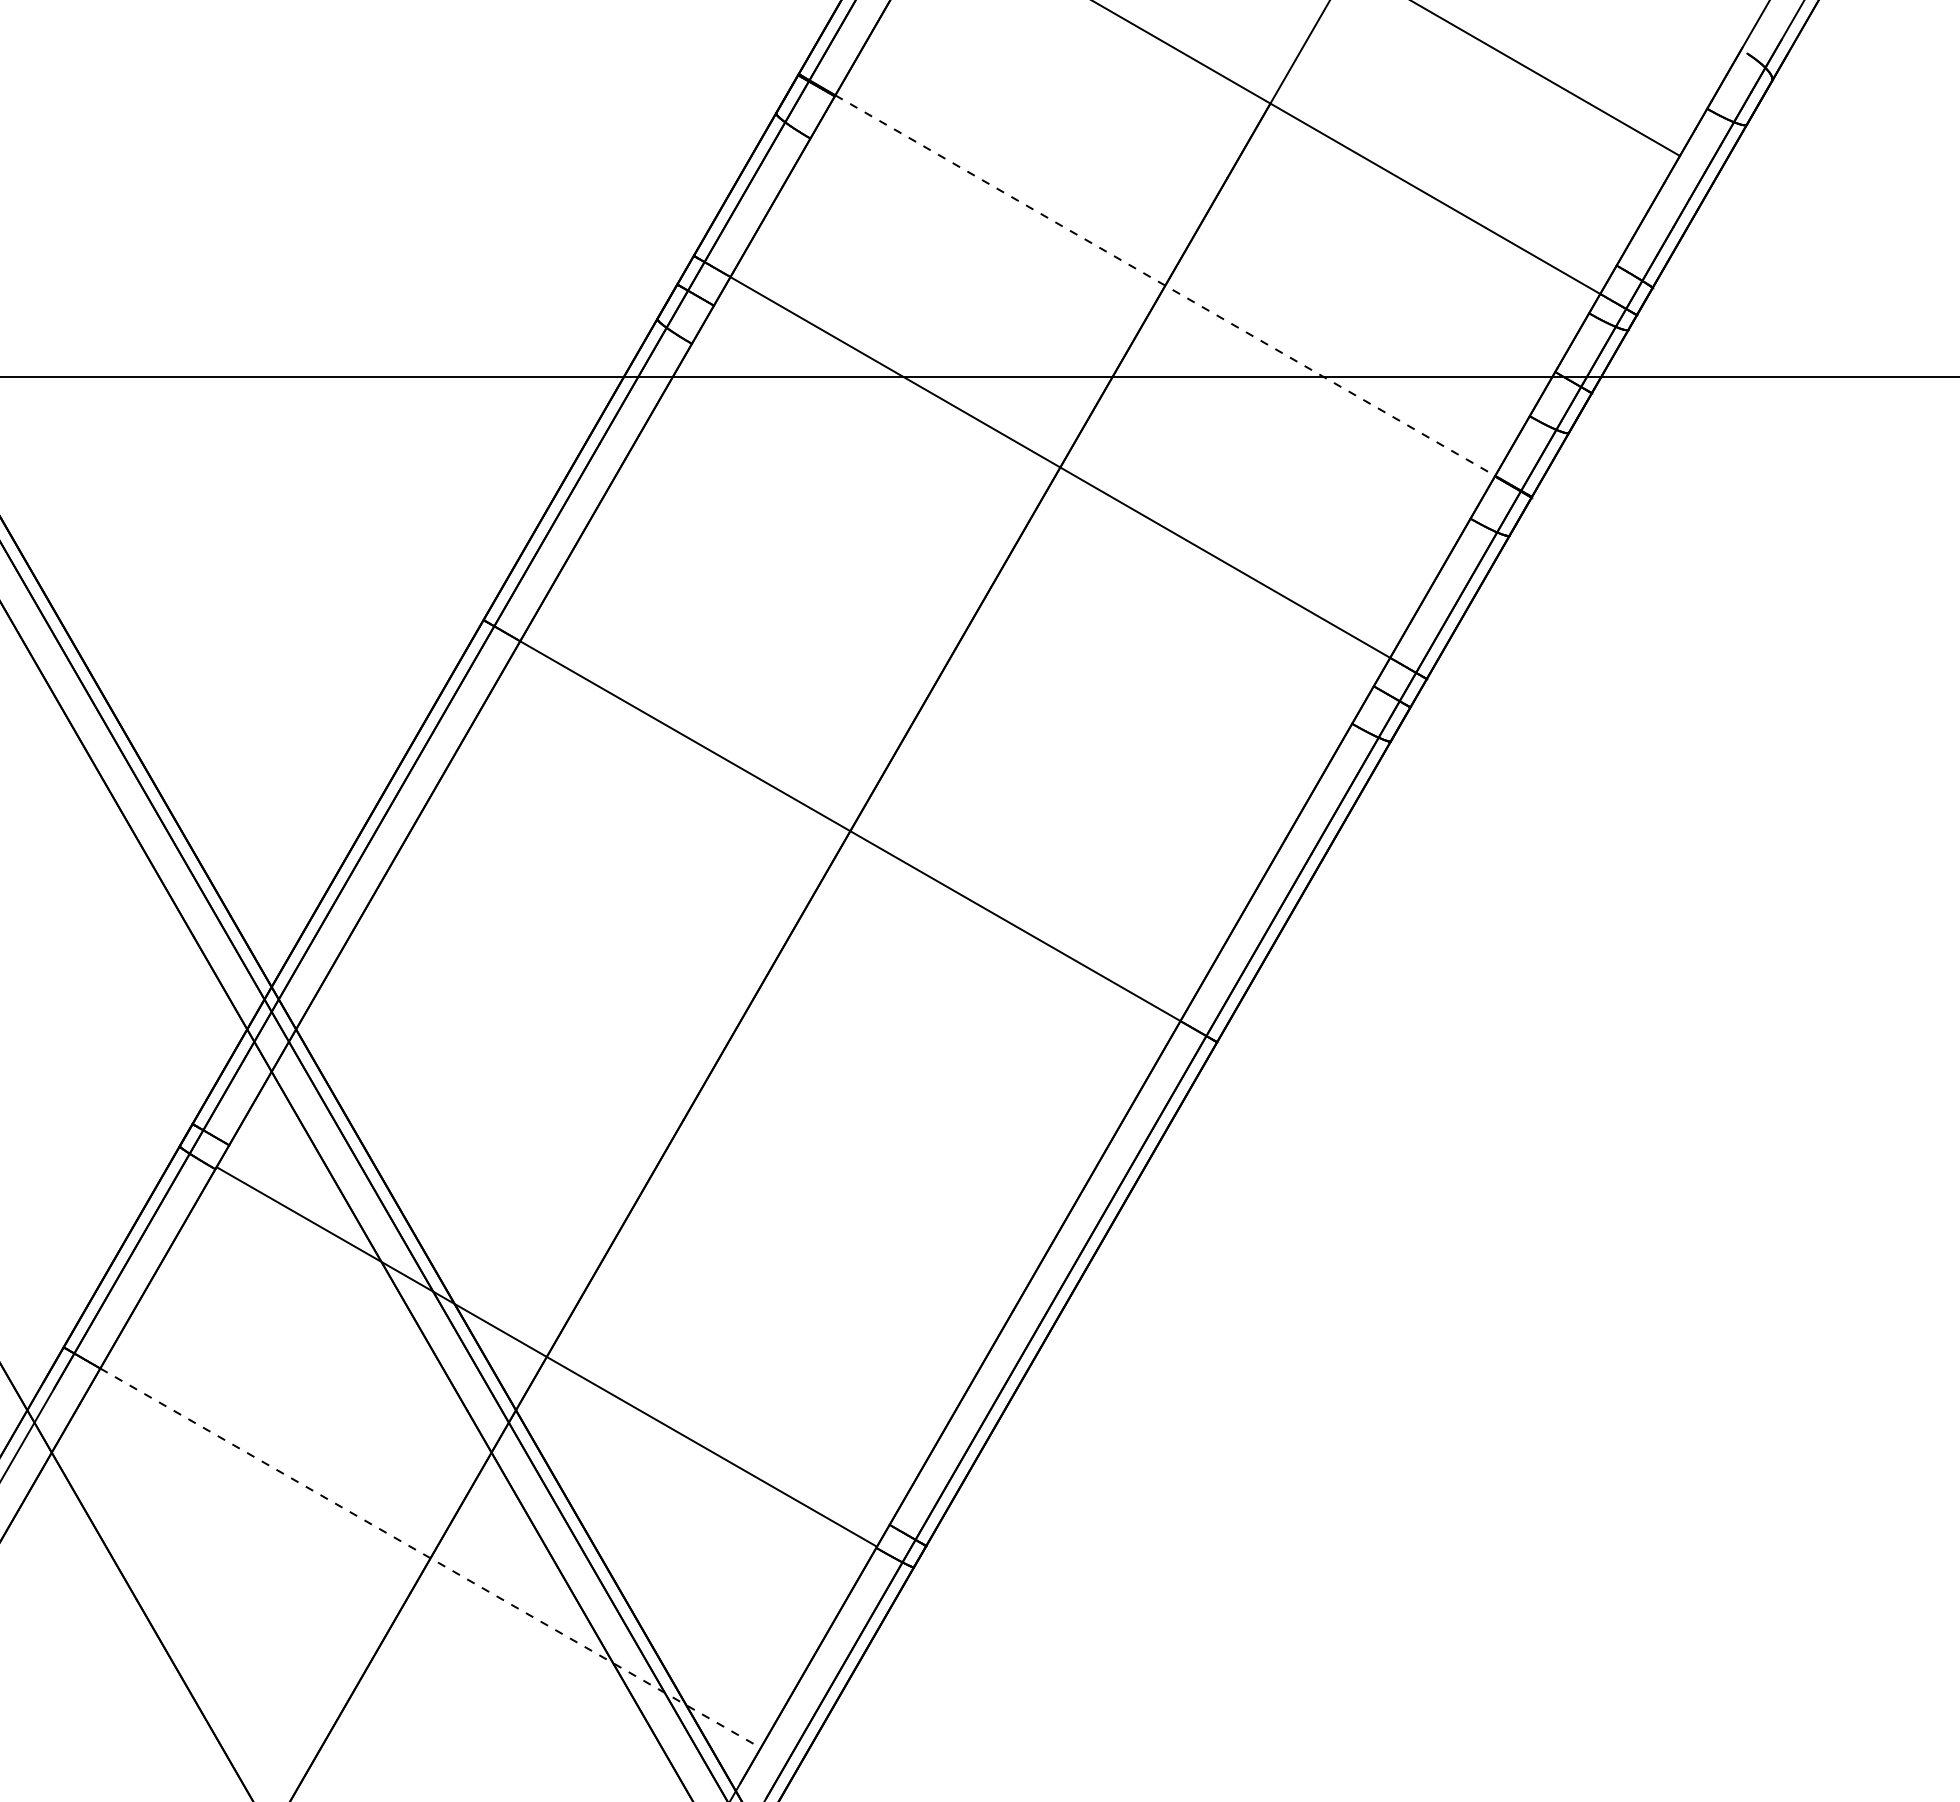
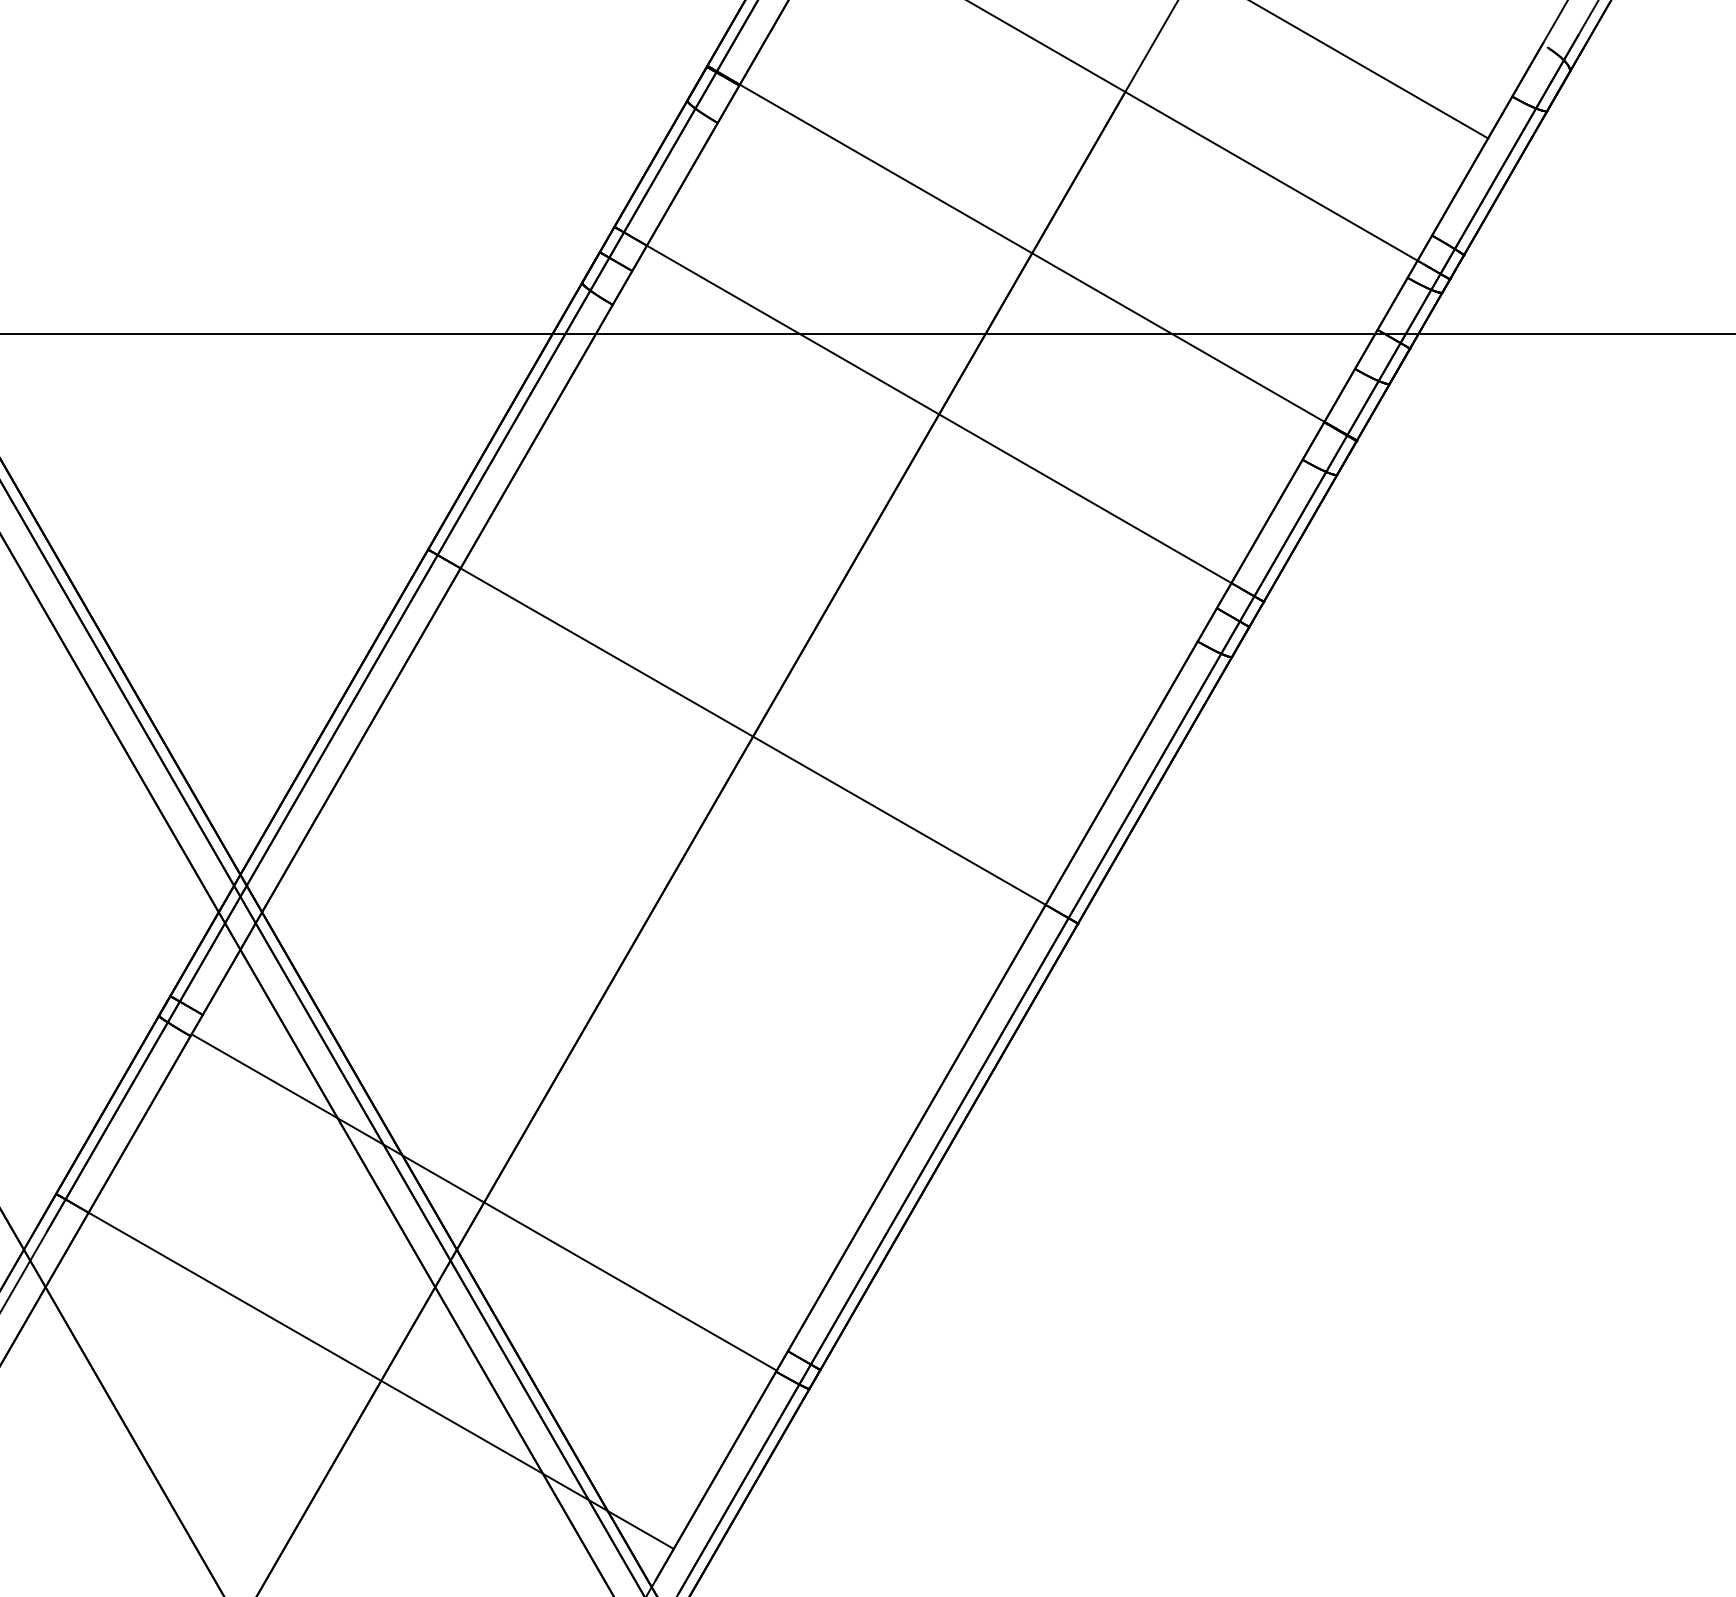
line: (1165, 285) -> (1032, 253), dashed -> solid
line: (430, 1558) -> (381, 1381), dashed -> solid

